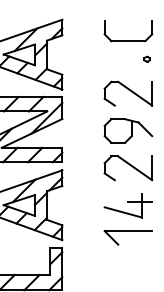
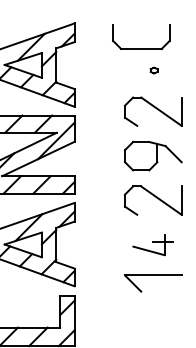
part: (128, 40) -> (141, 48), moved
part: (146, 58) -> (153, 69), moved
part: (127, 205) -> (152, 244), size x0.7

